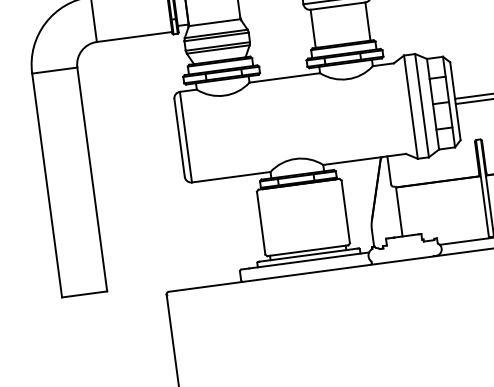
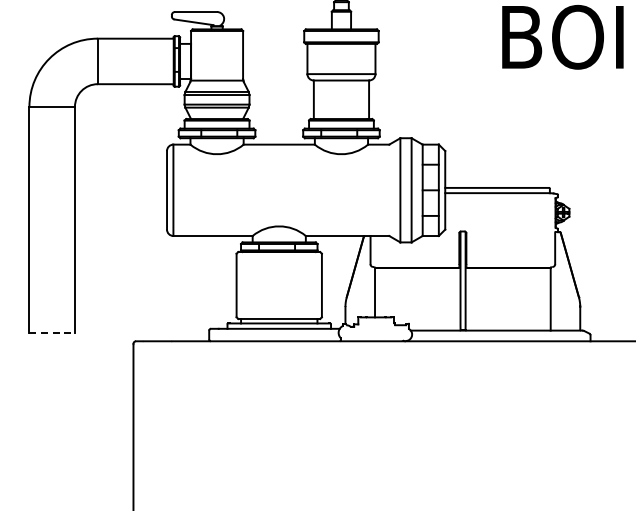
line: (84, 294) -> (52, 332), solid -> dashed

